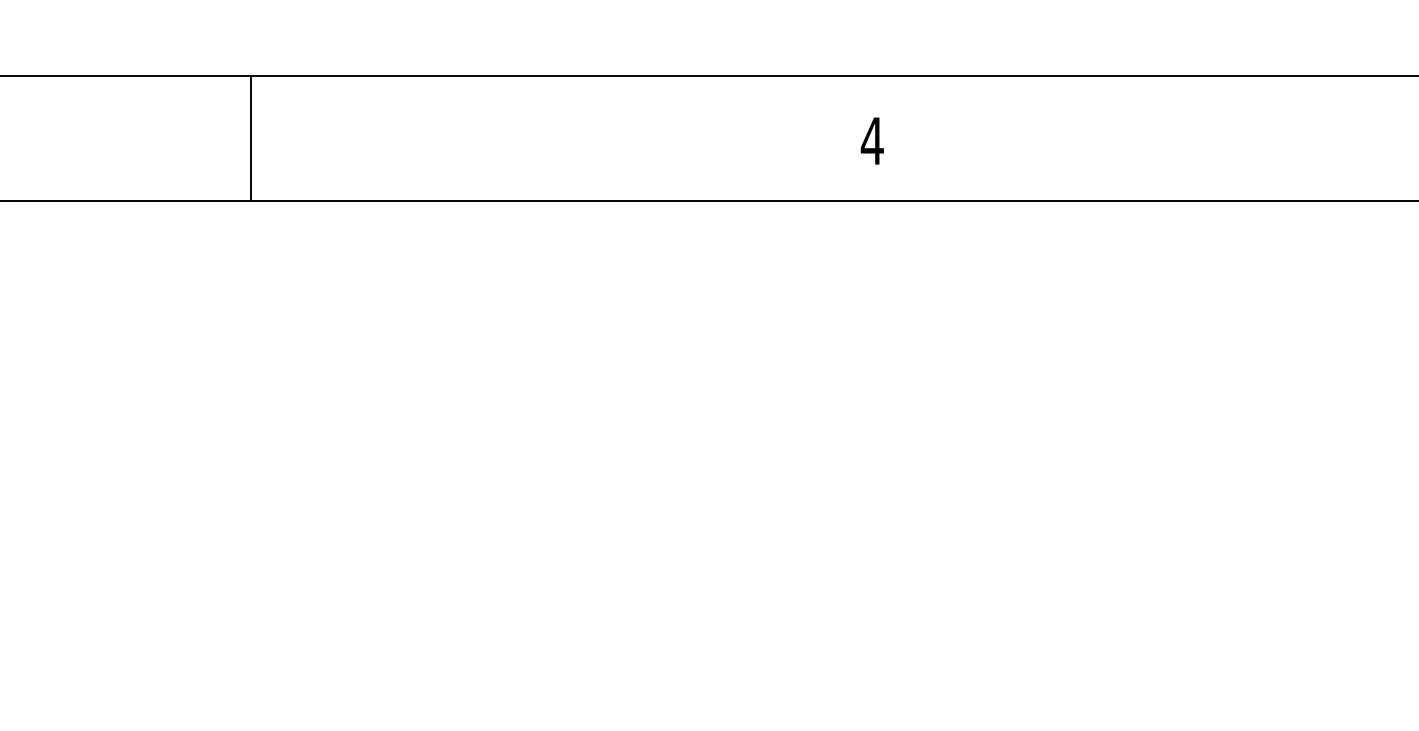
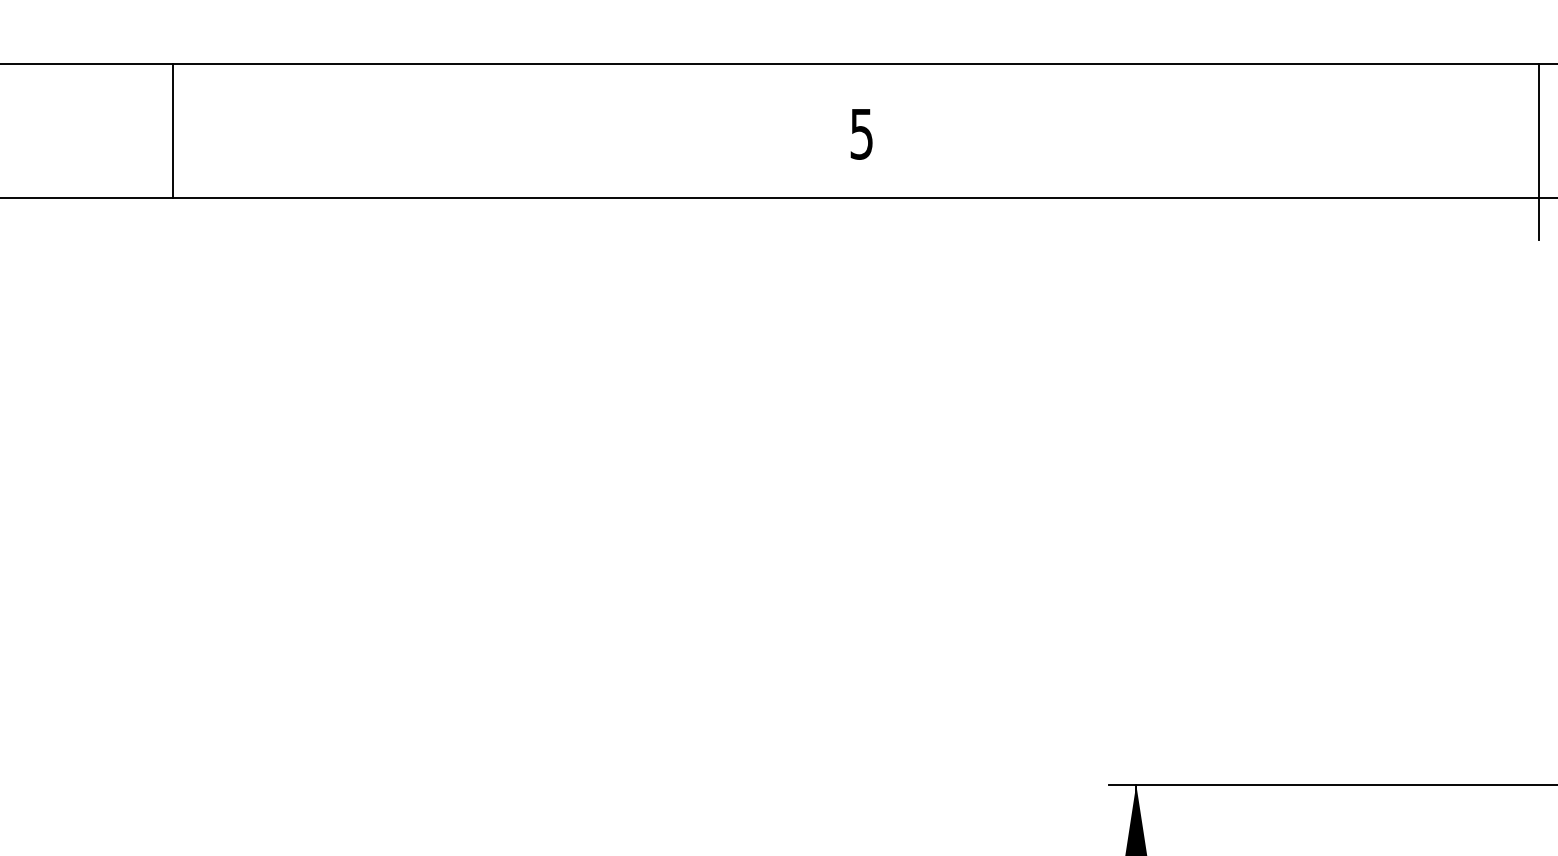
line: (250, 138) -> (172, 131), moved
text: (872, 141) -> (861, 134), 4 -> 5

